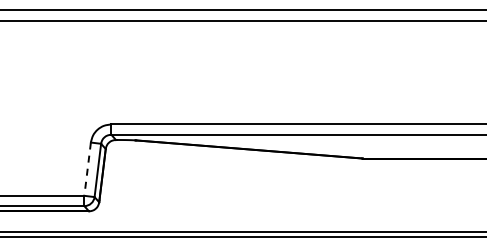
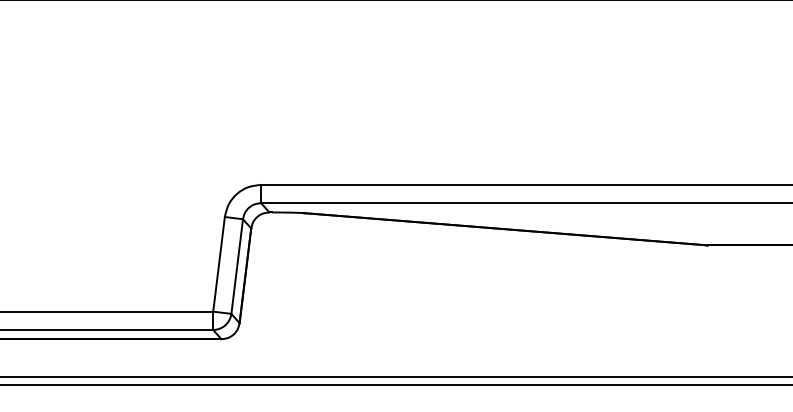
line: (87, 169) -> (218, 264), dashed -> solid

